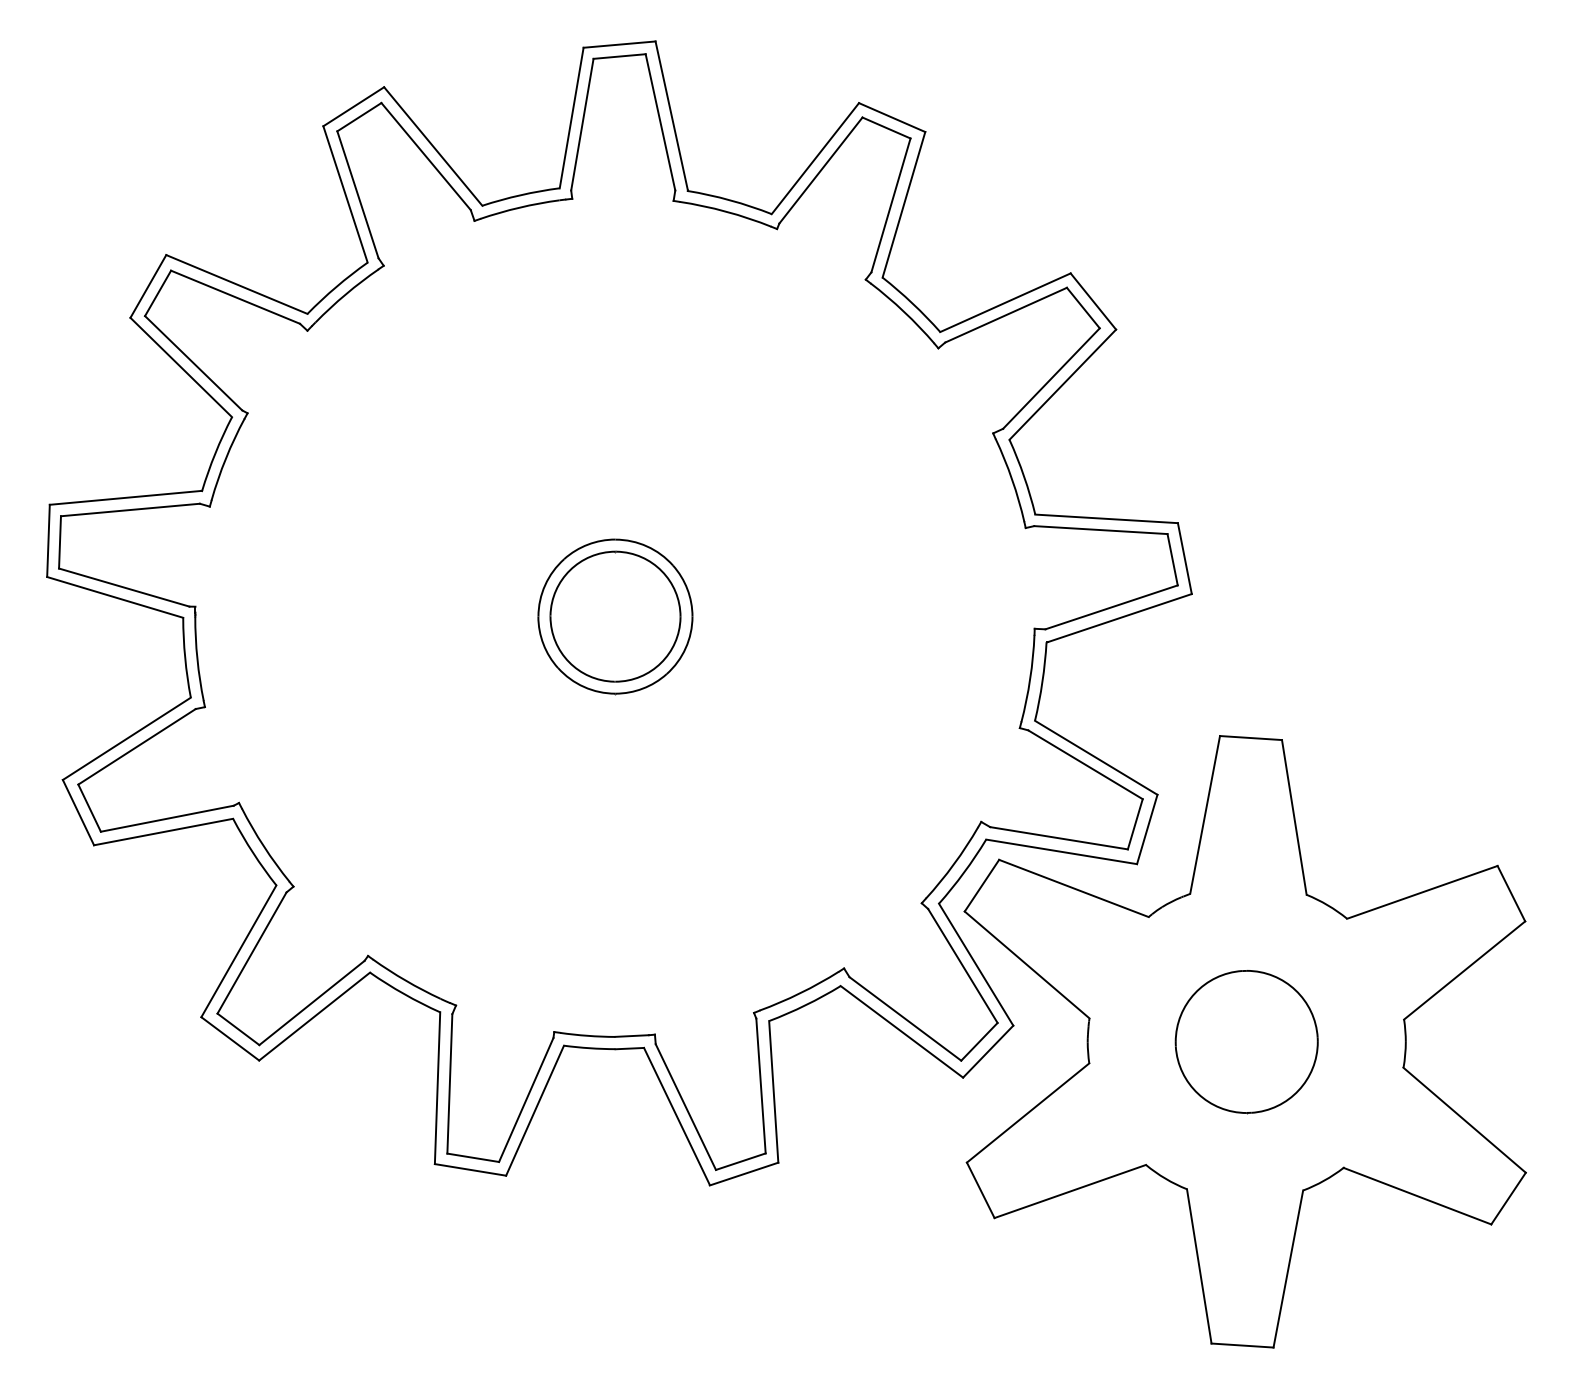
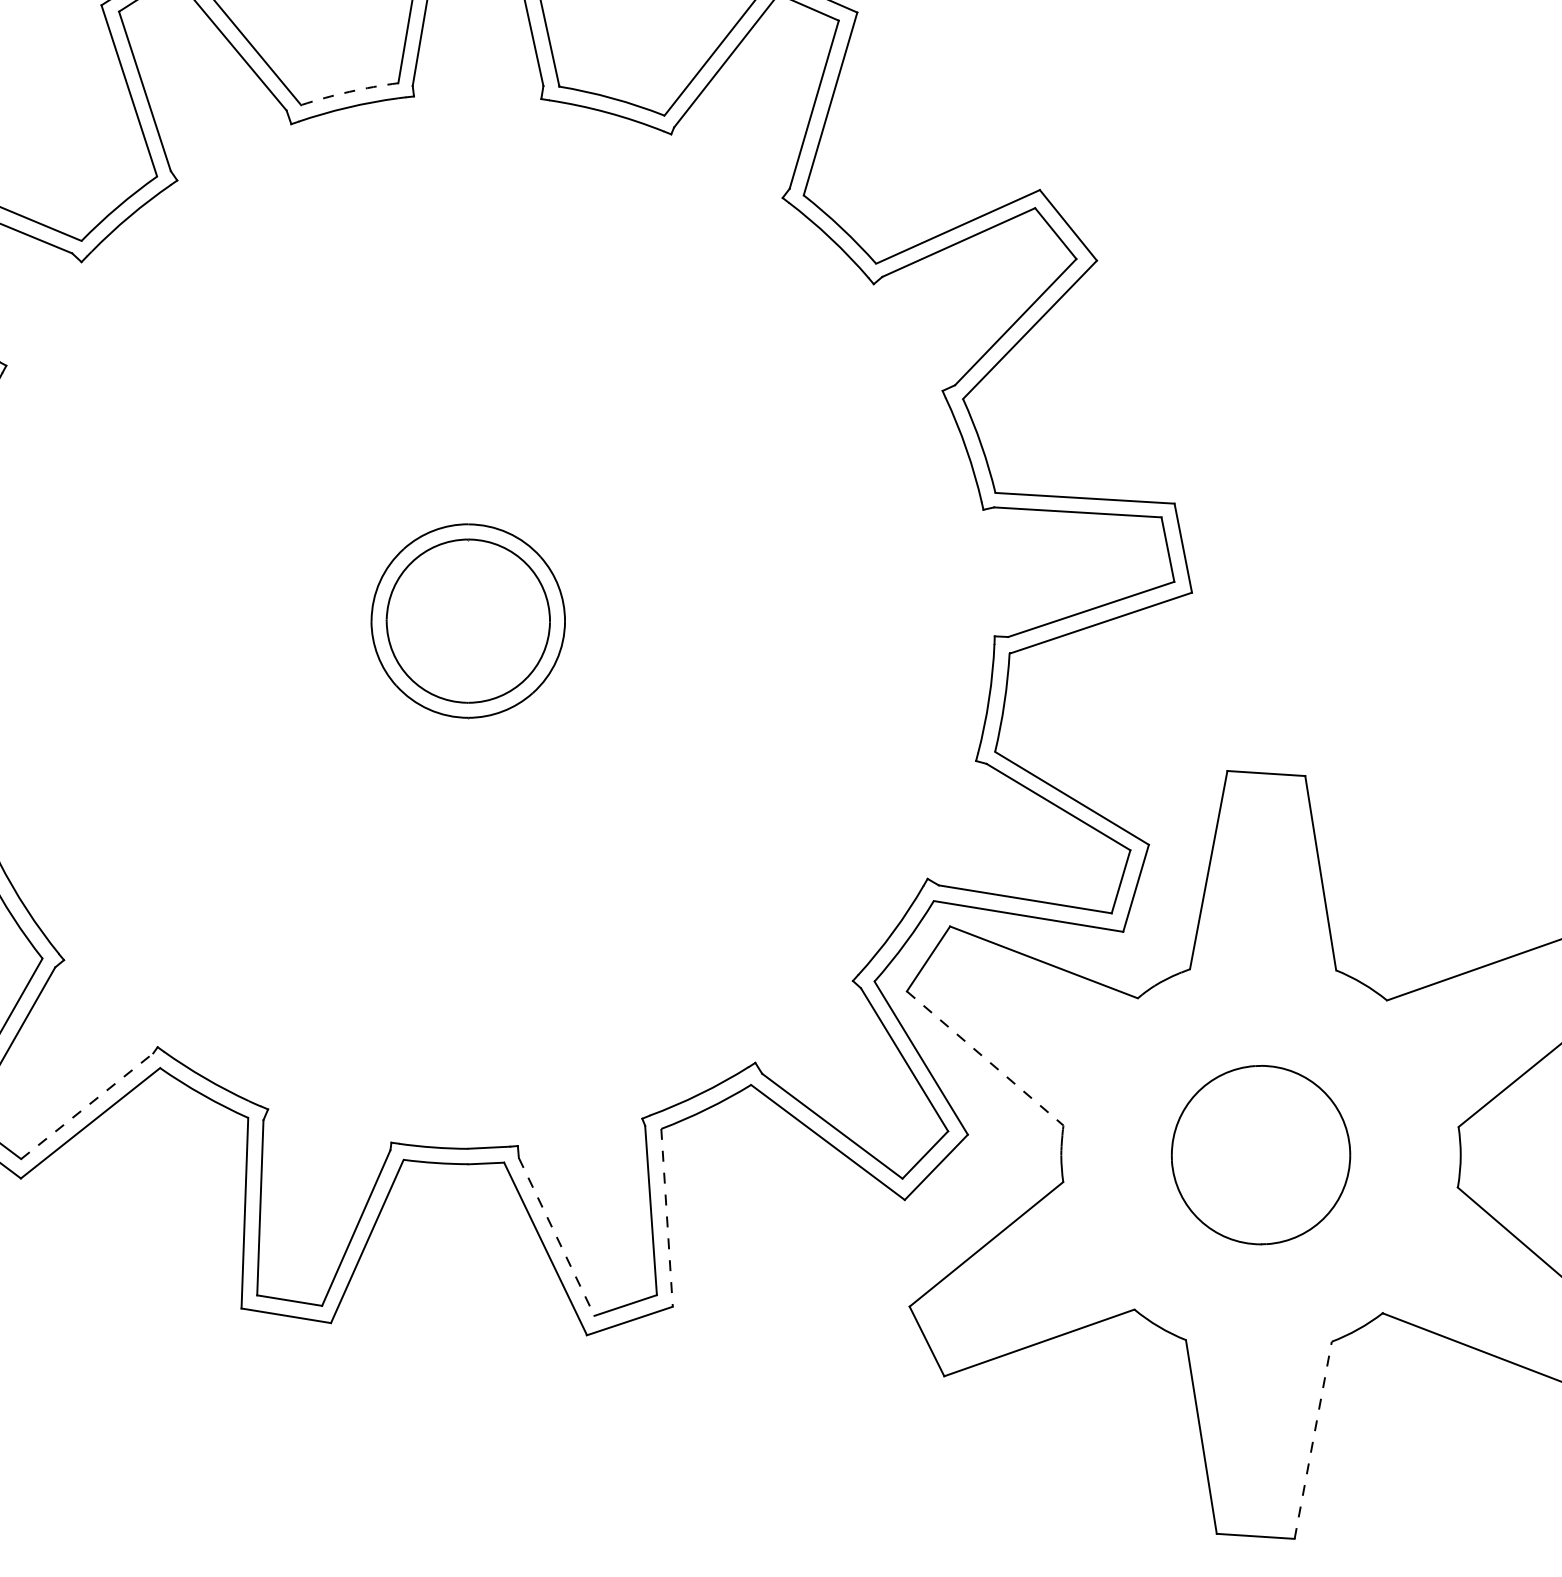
arc: (520, 195) -> (349, 92), solid -> dashed
line: (1027, 965) -> (985, 1059), solid -> dashed
line: (312, 1002) -> (87, 1105), solid -> dashed
line: (773, 1091) -> (666, 1217), solid -> dashed
line: (685, 1107) -> (556, 1237), solid -> dashed
line: (1288, 1269) -> (1313, 1440), solid -> dashed

